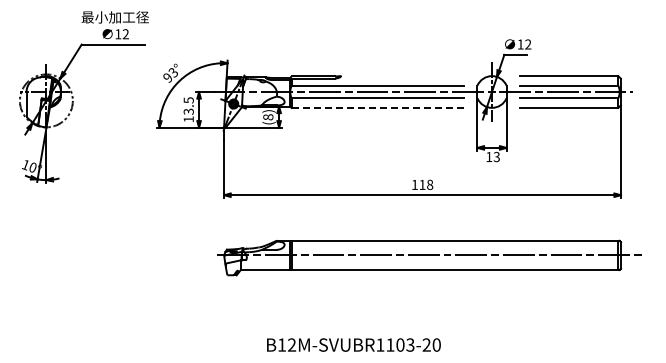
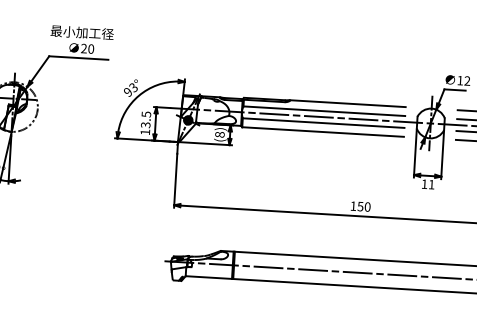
text: (121, 34) -> (87, 49), 12 -> 20
line: (402, 76) -> (347, 104), added
line: (378, 107) -> (323, 131), dashed -> solid
text: (496, 156) -> (431, 184), 13 -> 11
text: (426, 184) -> (364, 206), 118 -> 150

